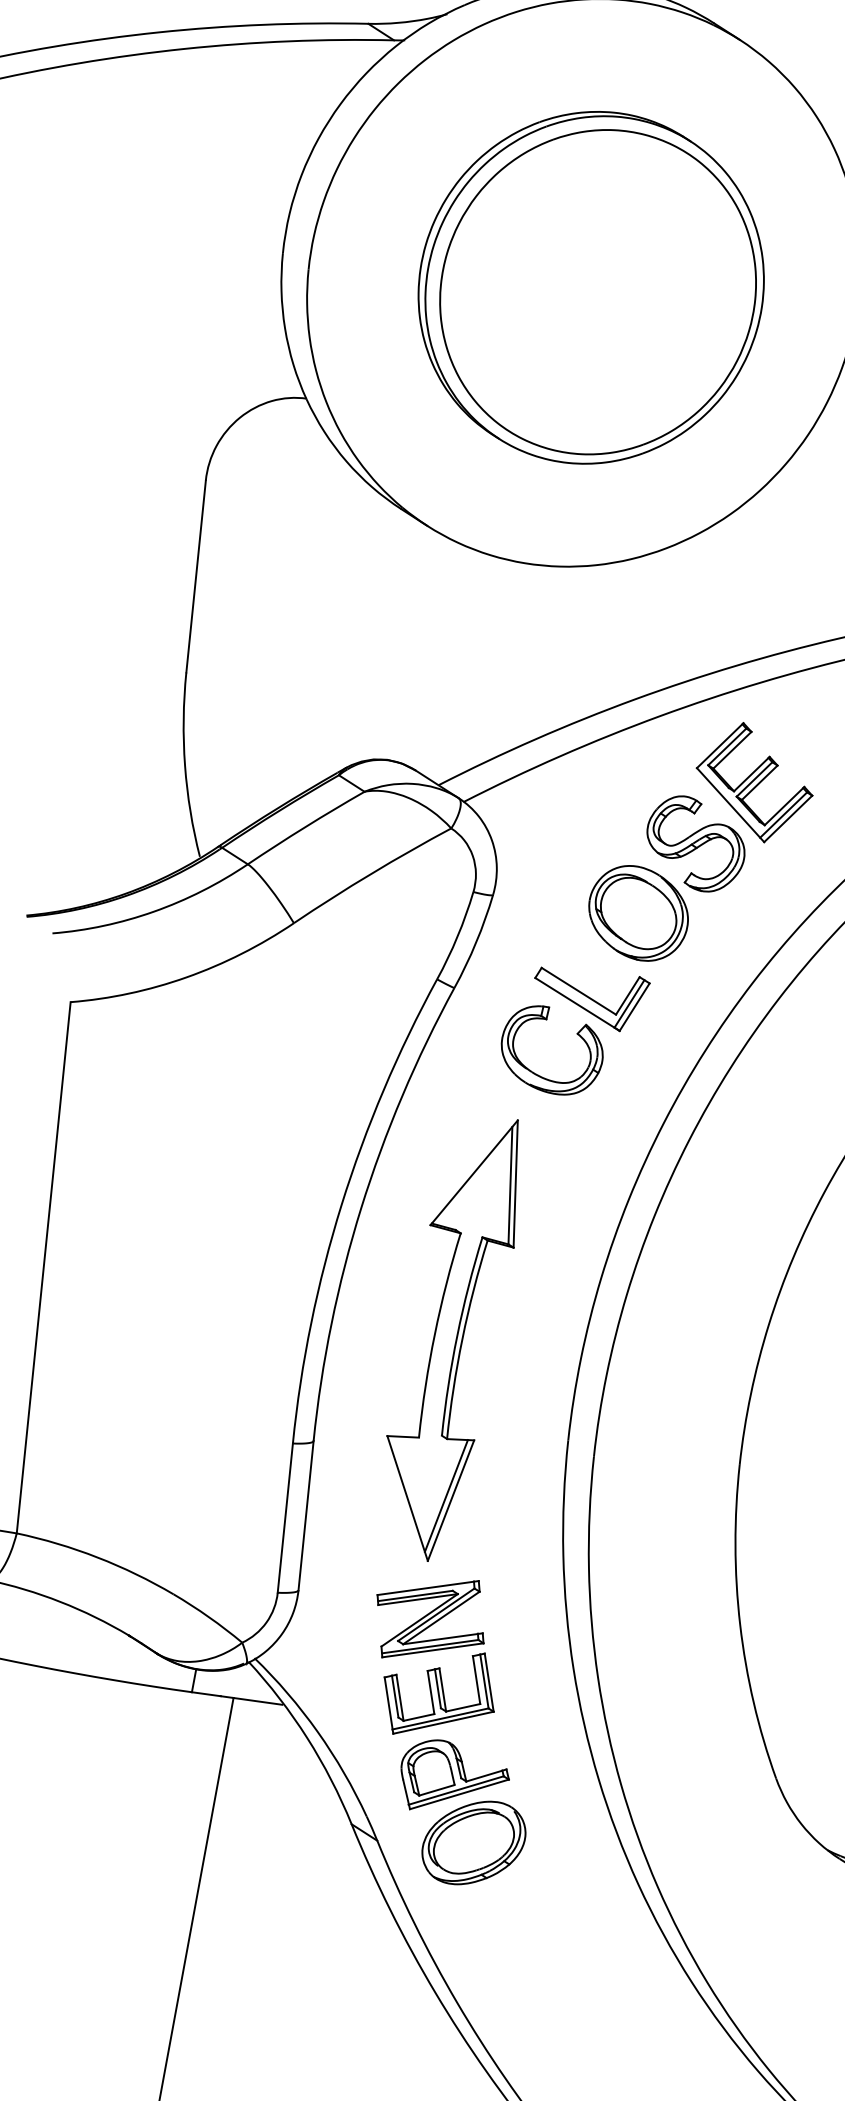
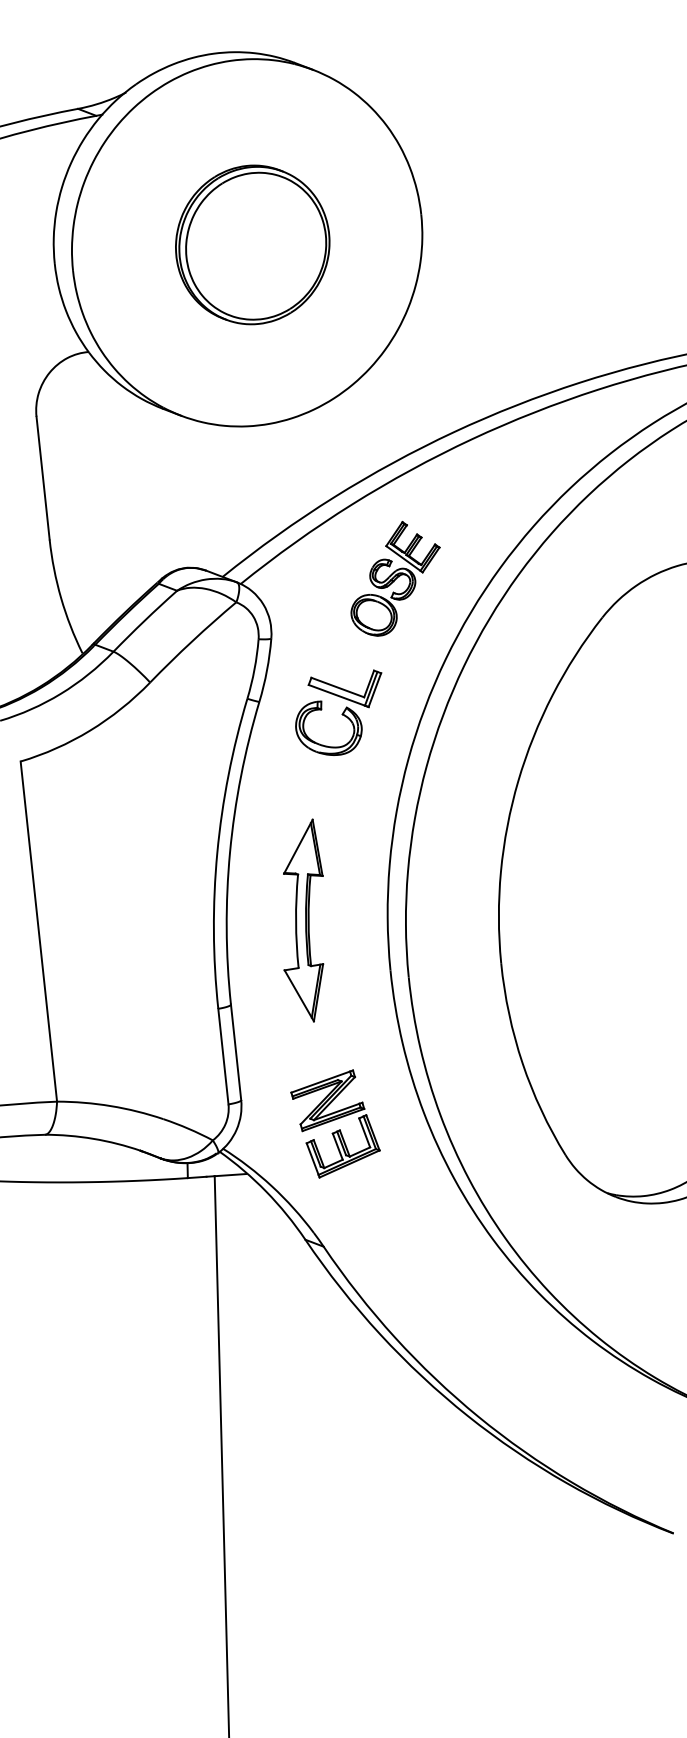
part: (591, 287) -> (252, 244), size x0.7
part: (702, 843) -> (395, 578), size x0.7
part: (451, 1336) -> (303, 920), size x0.7
part: (460, 1814) -> (372, 1219), removed

